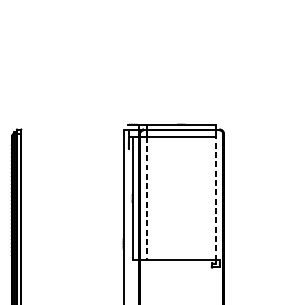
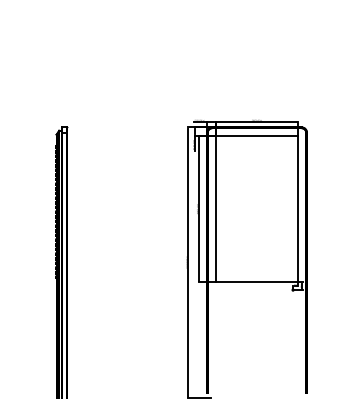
line: (146, 198) -> (215, 209), dashed -> solid
line: (216, 198) -> (298, 208), dashed -> solid

